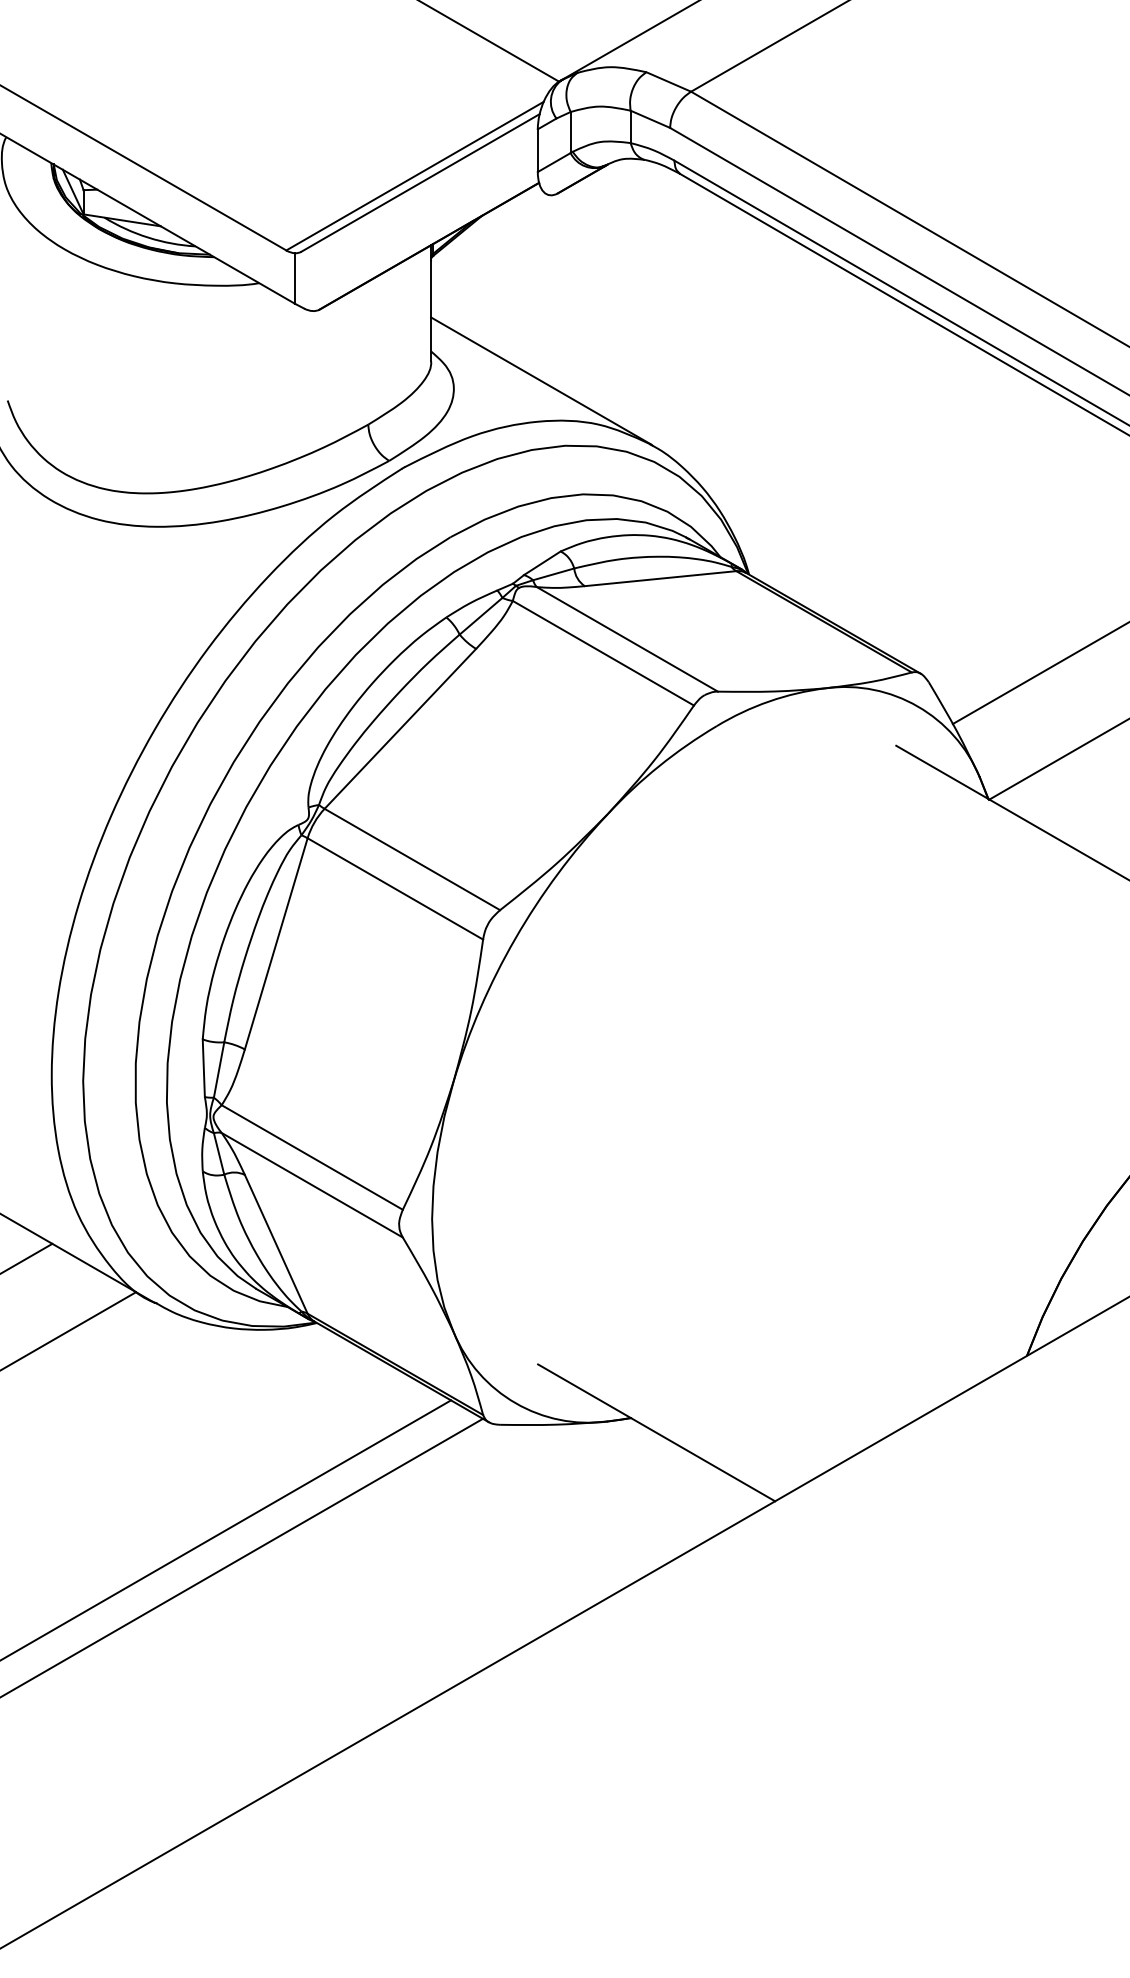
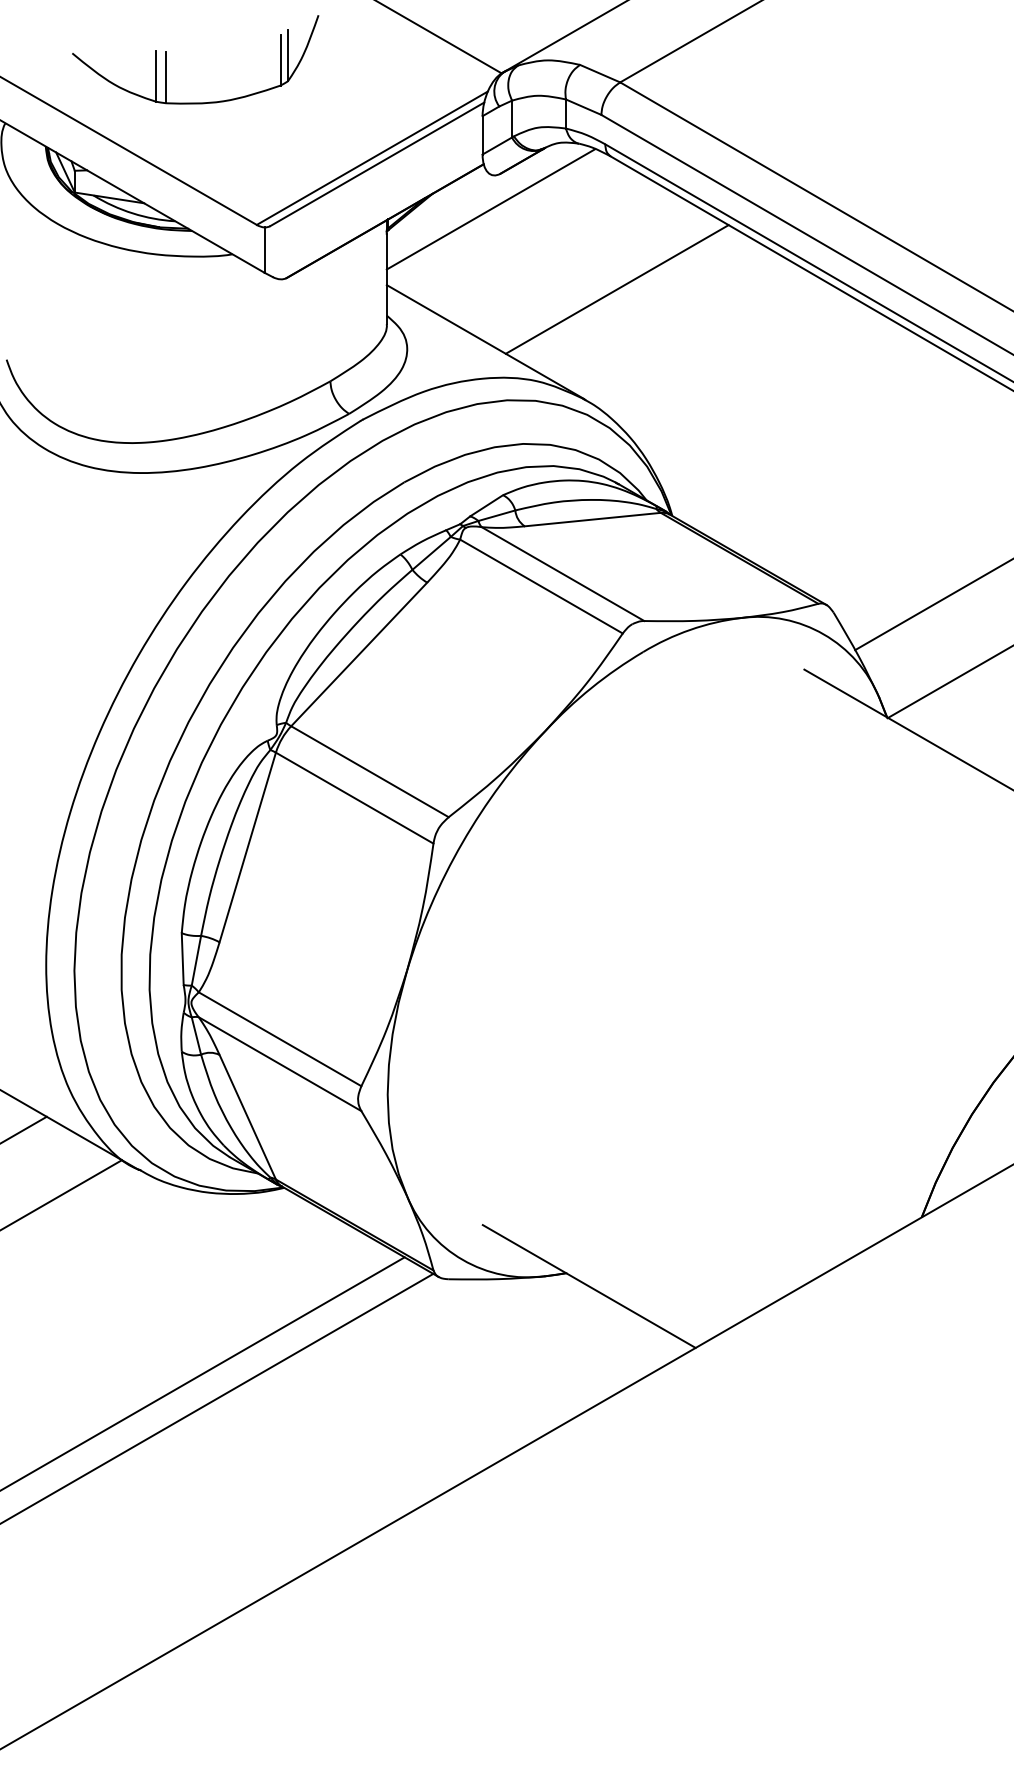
part: (185, 66) -> (166, 59), added
line: (547, 232) -> (491, 208), added
line: (687, 321) -> (616, 288), added

